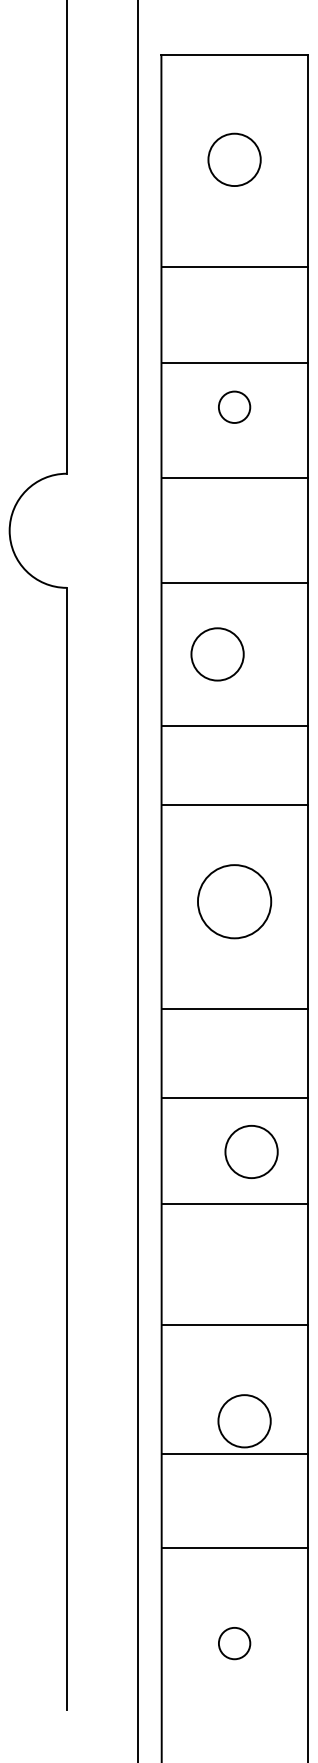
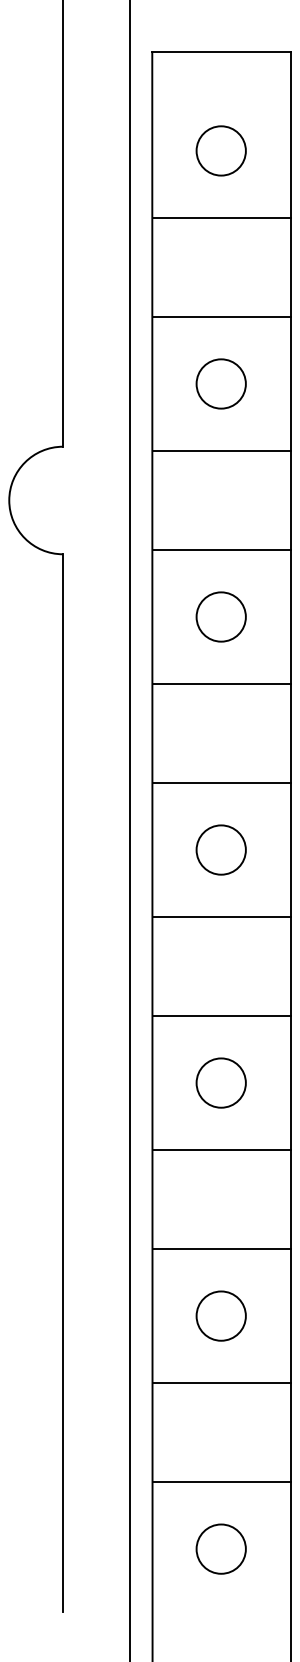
line: (234, 267) -> (221, 218), moved
line: (234, 362) -> (221, 316), moved
circle: (234, 407) -> (221, 384), size x1.67
circle: (217, 654) -> (221, 617), moved
line: (234, 805) -> (221, 782), moved
circle: (234, 901) -> (221, 849), size x0.71
line: (234, 1009) -> (221, 917), moved
line: (234, 1097) -> (221, 1015), moved
circle: (251, 1151) -> (221, 1082), moved
line: (234, 1204) -> (221, 1150), moved
circle: (244, 1421) -> (221, 1316), moved
line: (234, 1453) -> (221, 1383), moved
line: (234, 1548) -> (221, 1482), moved
circle: (234, 1643) -> (221, 1549), size x1.67

